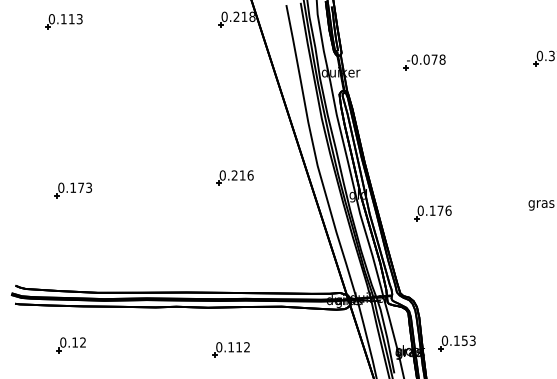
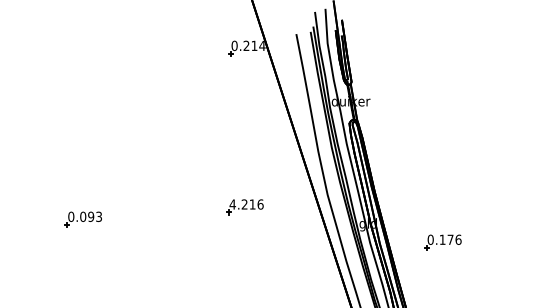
text: (252, 16) -> (262, 45), 0.218 -> 0.214
part: (63, 21) -> (73, 50), removed
part: (424, 62) -> (434, 91), removed
text: (222, 175) -> (232, 204), 0.216 -> 4.216
text: (77, 187) -> (87, 216), 0.173 -> 0.093

